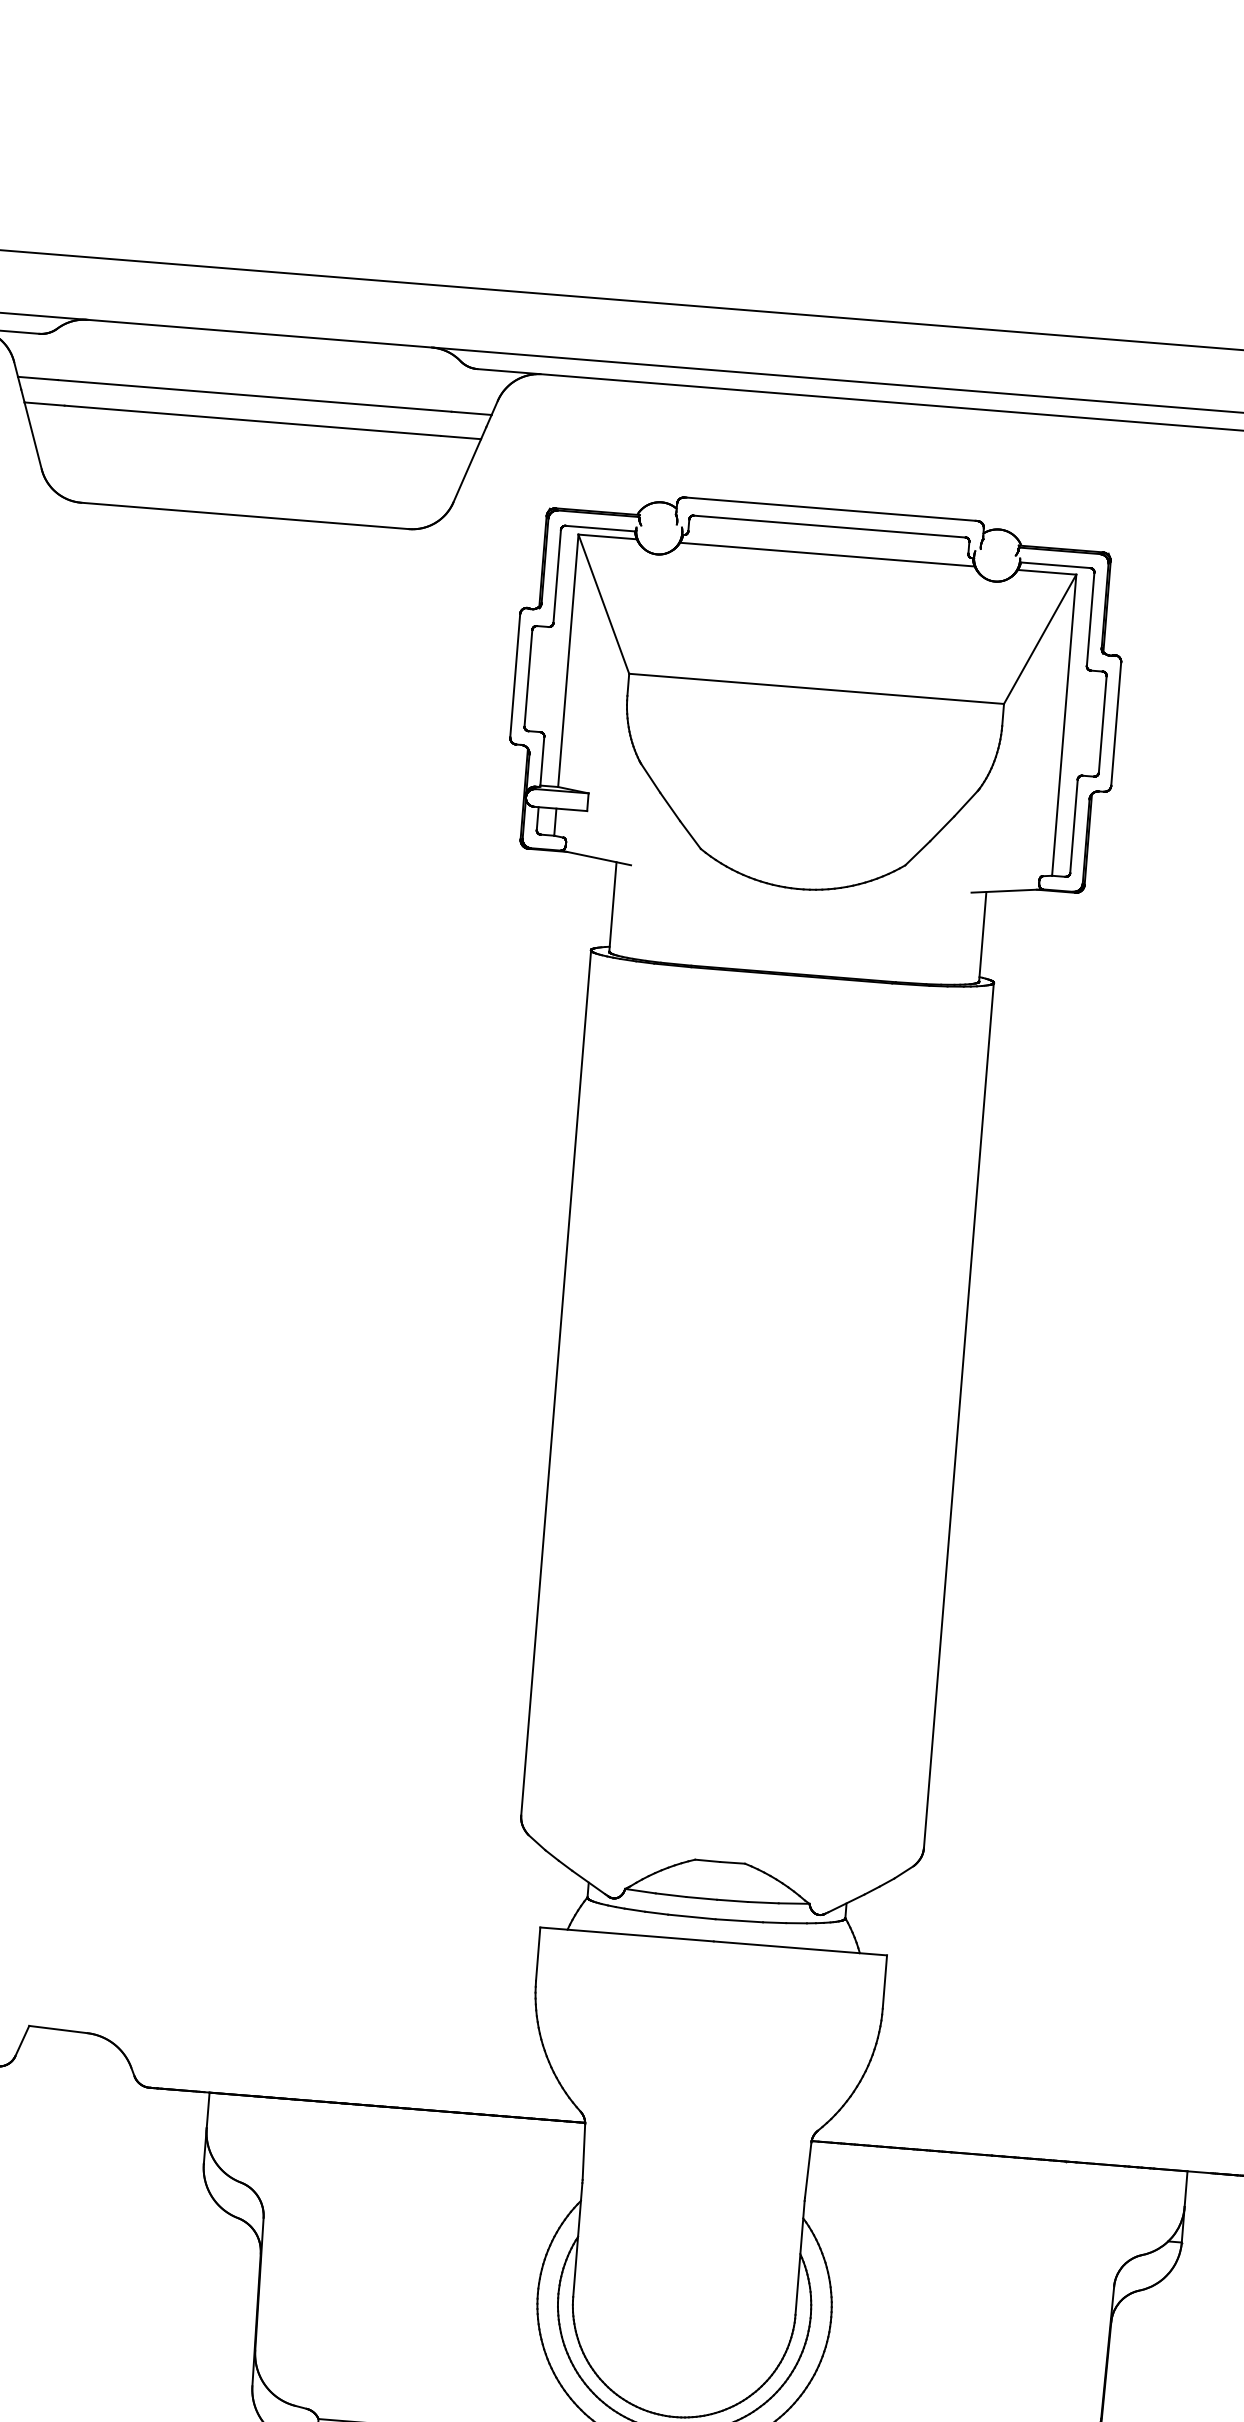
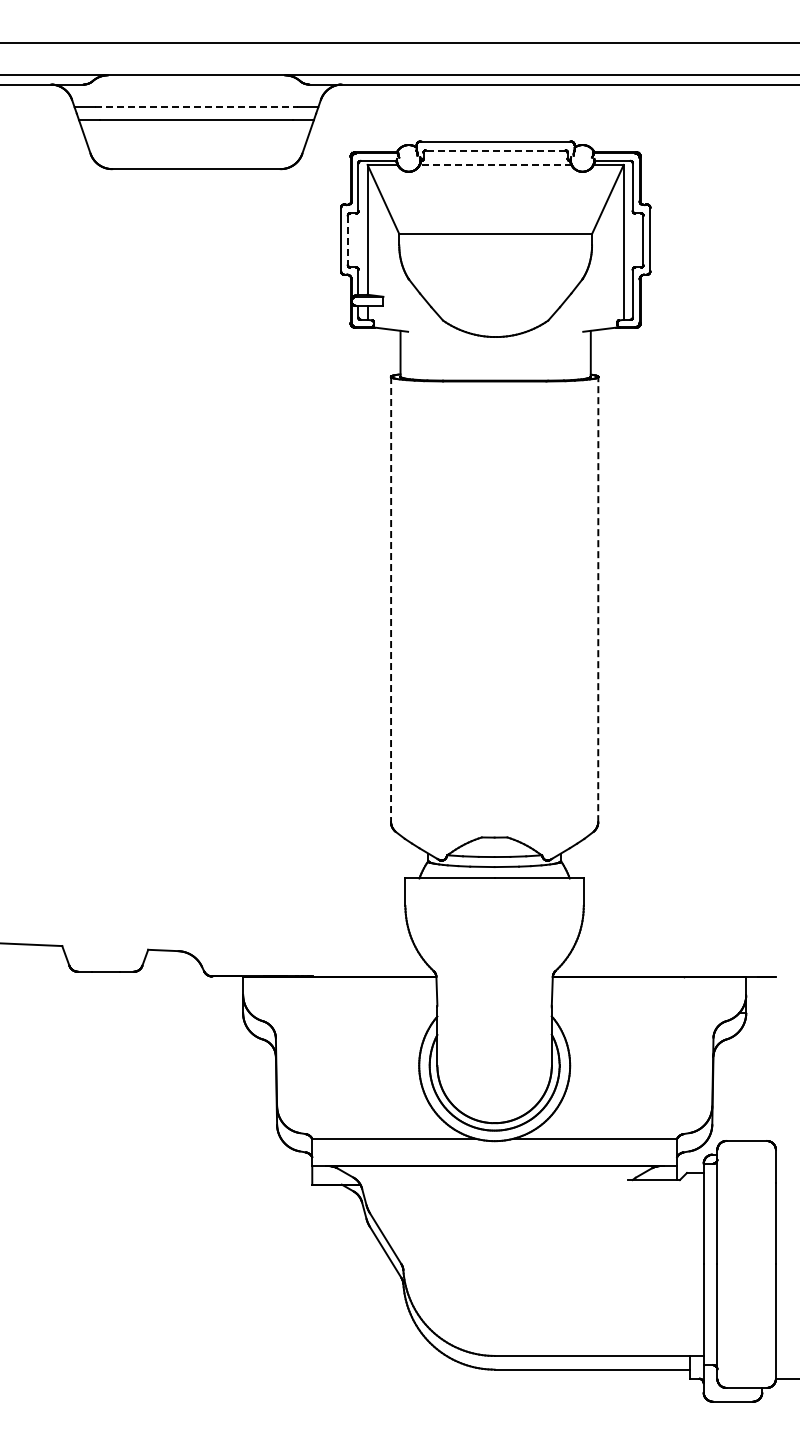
line: (254, 396) -> (196, 107), solid -> dashed
line: (829, 526) -> (495, 150), solid -> dashed
line: (827, 553) -> (495, 164), solid -> dashed
line: (527, 680) -> (347, 241), solid -> dashed
line: (556, 1383) -> (391, 599), solid -> dashed
line: (959, 1415) -> (598, 599), solid -> dashed

